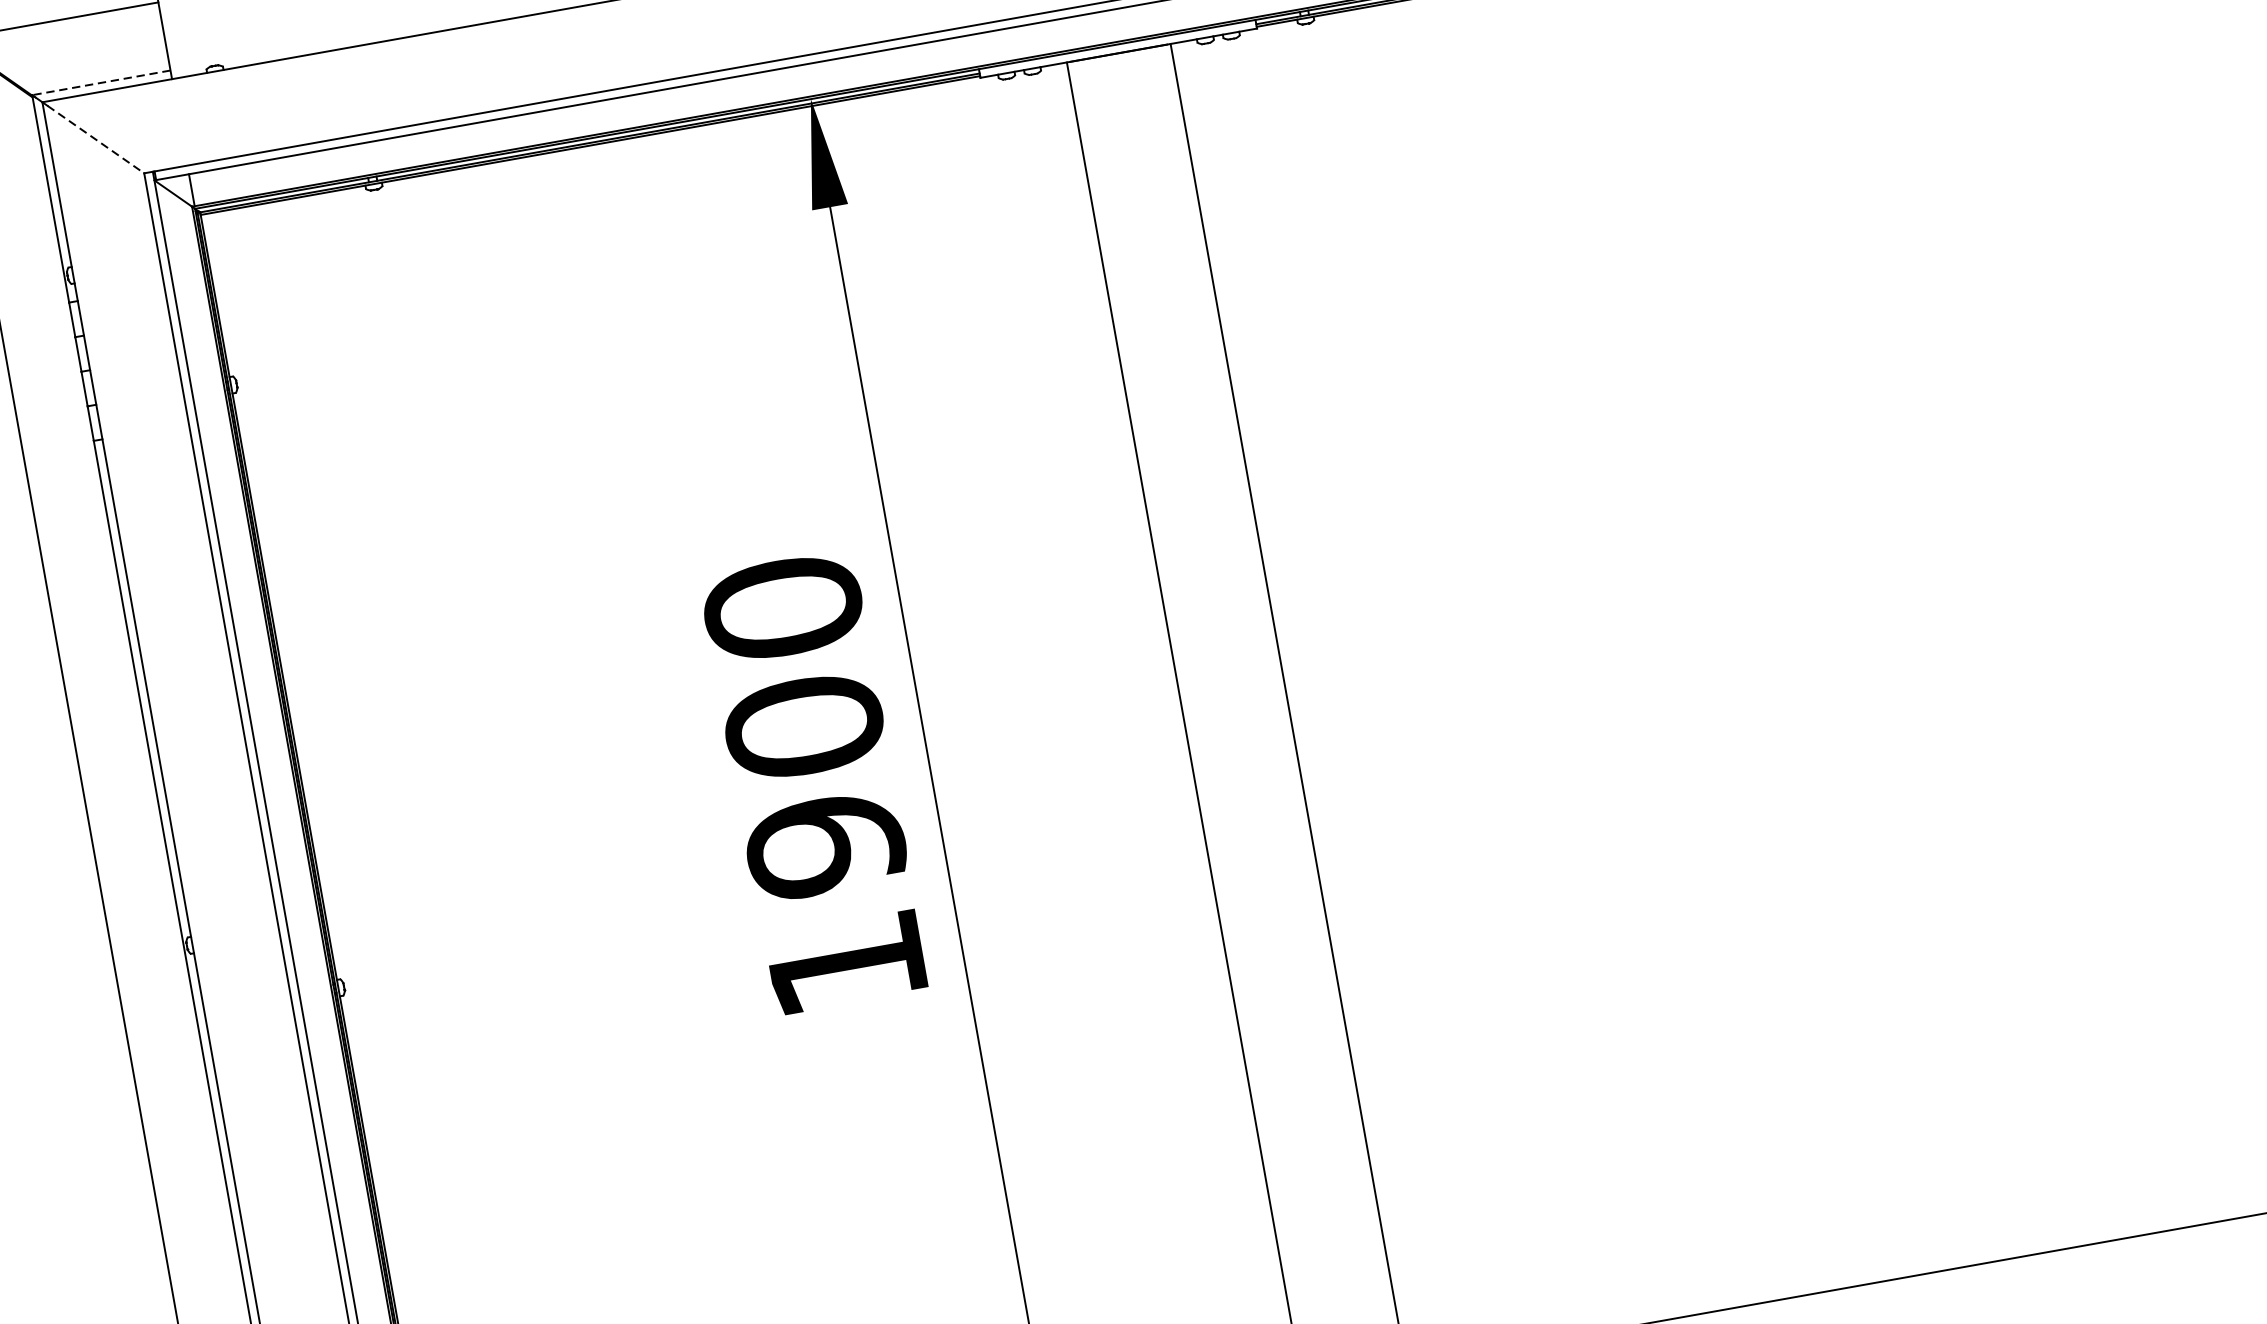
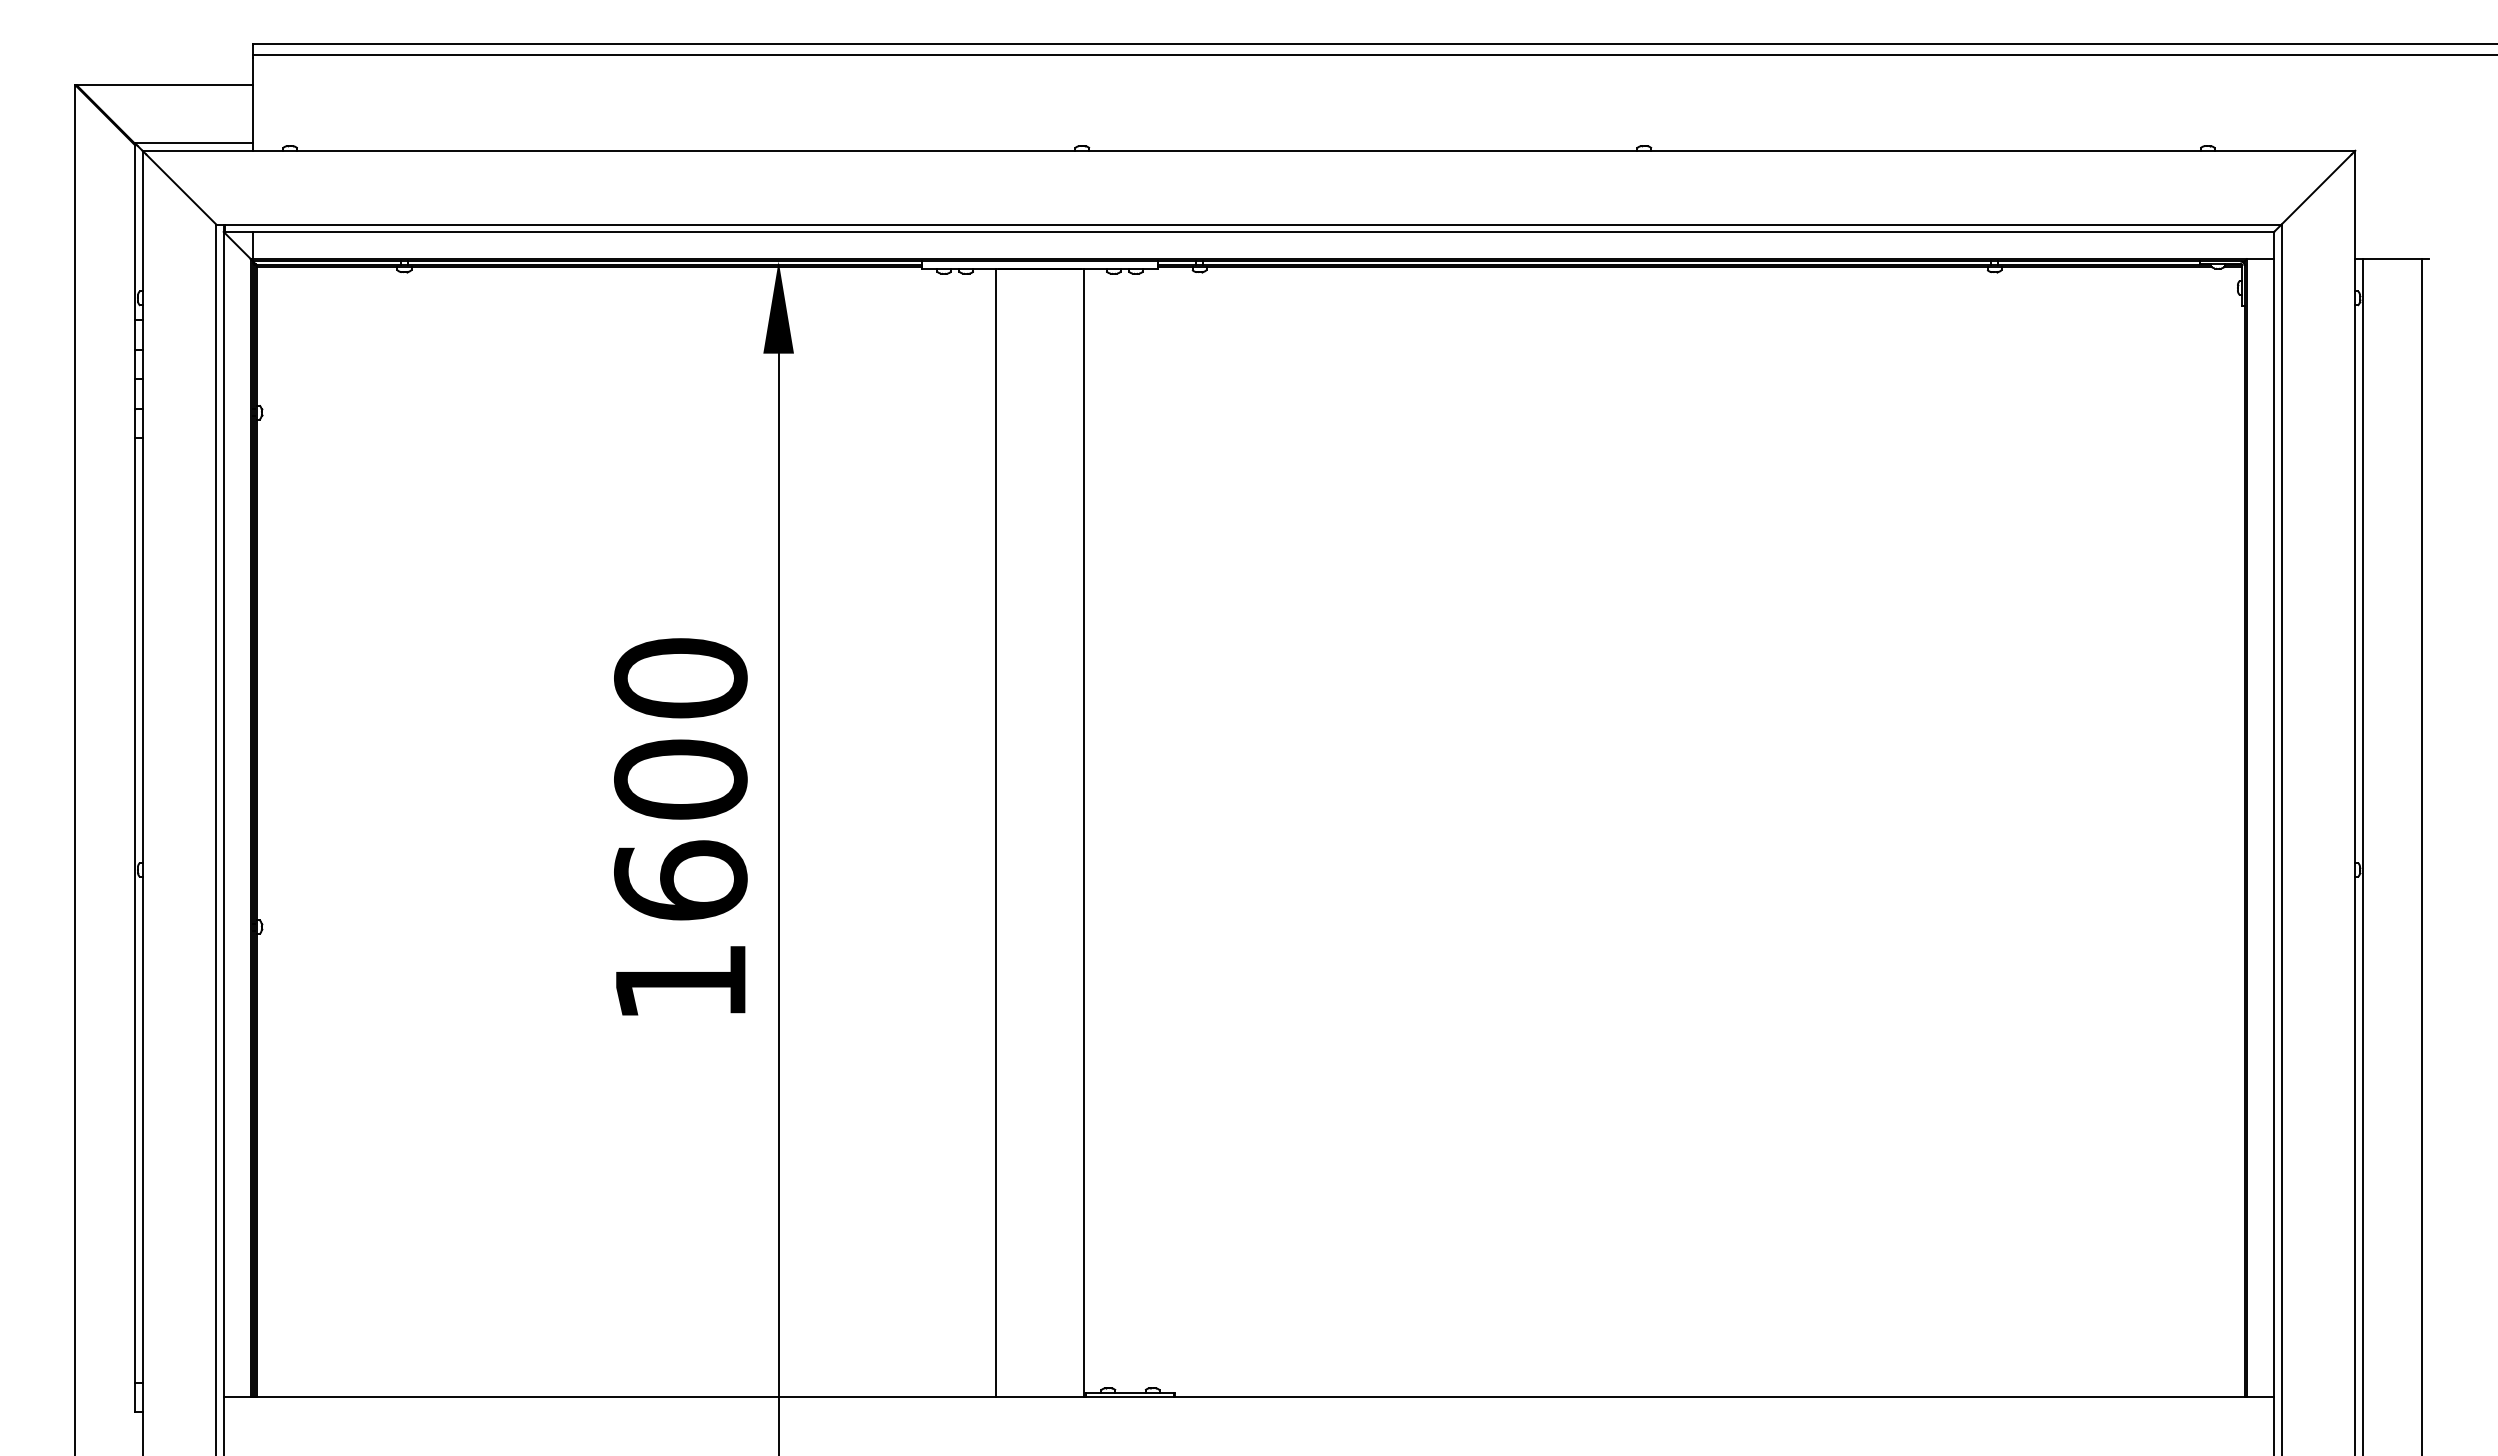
line: (100, 83) -> (193, 143), dashed -> solid
line: (96, 139) -> (181, 189), dashed -> solid
text: (825, 845) -> (680, 880), 1900 -> 1600

